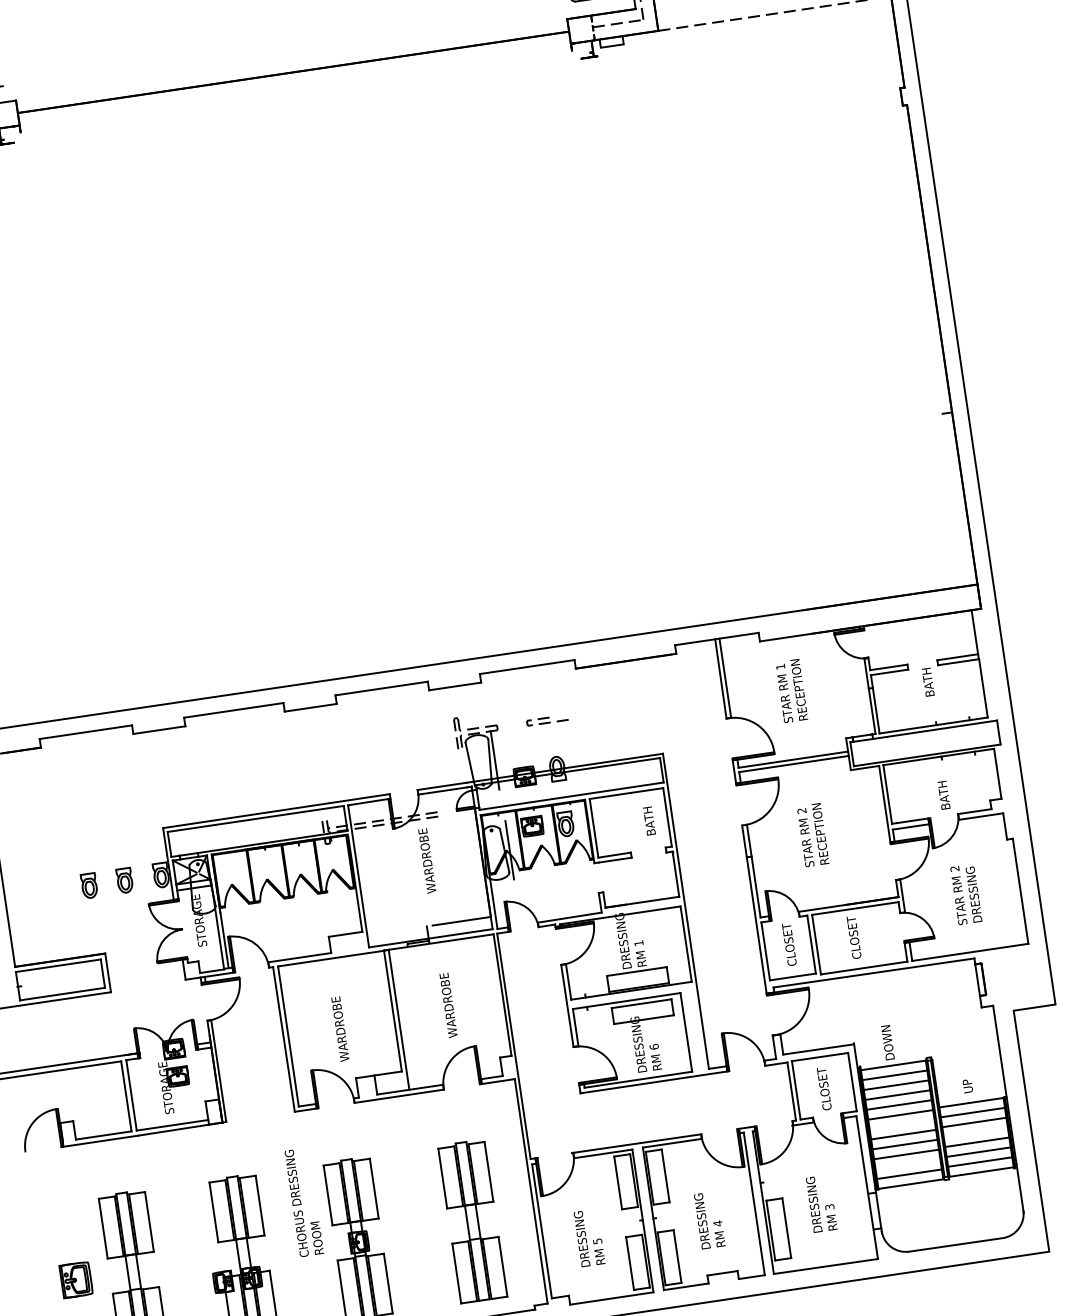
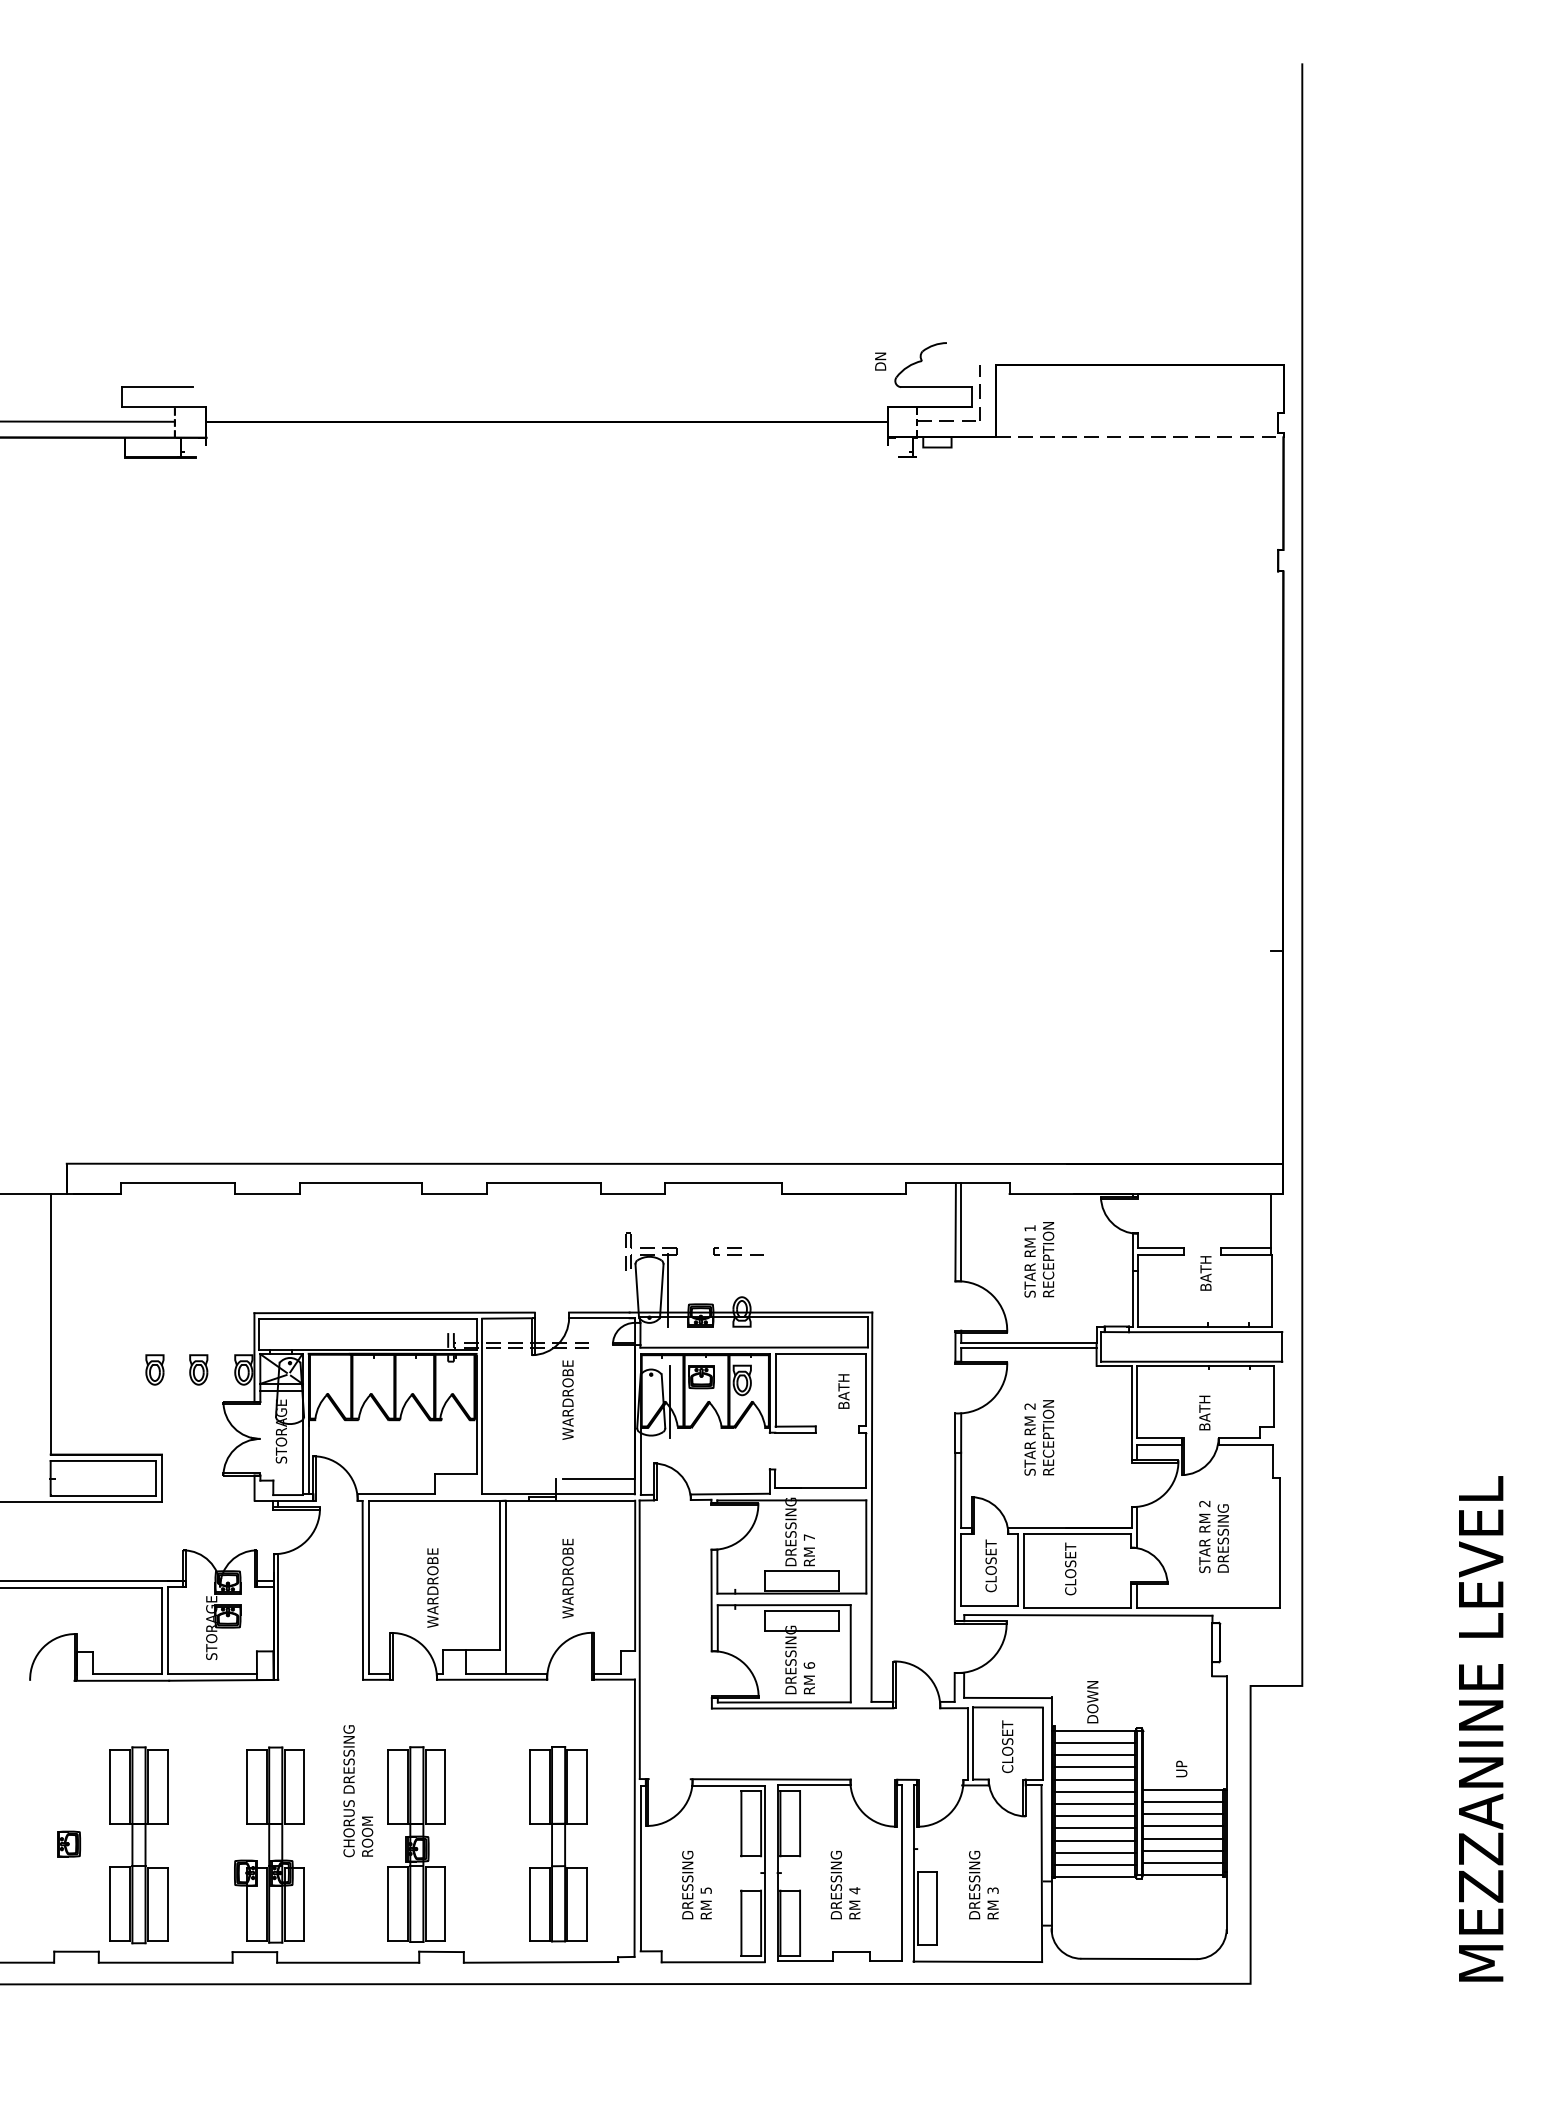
text: (638, 943) -> (808, 1537), 1 -> 7
line: (902, 1125) -> (1095, 1804), added
line: (975, 1132) -> (1182, 1826), added
line: (908, 1163) -> (1095, 1852), added
part: (76, 1279) -> (69, 1843), size x0.62

